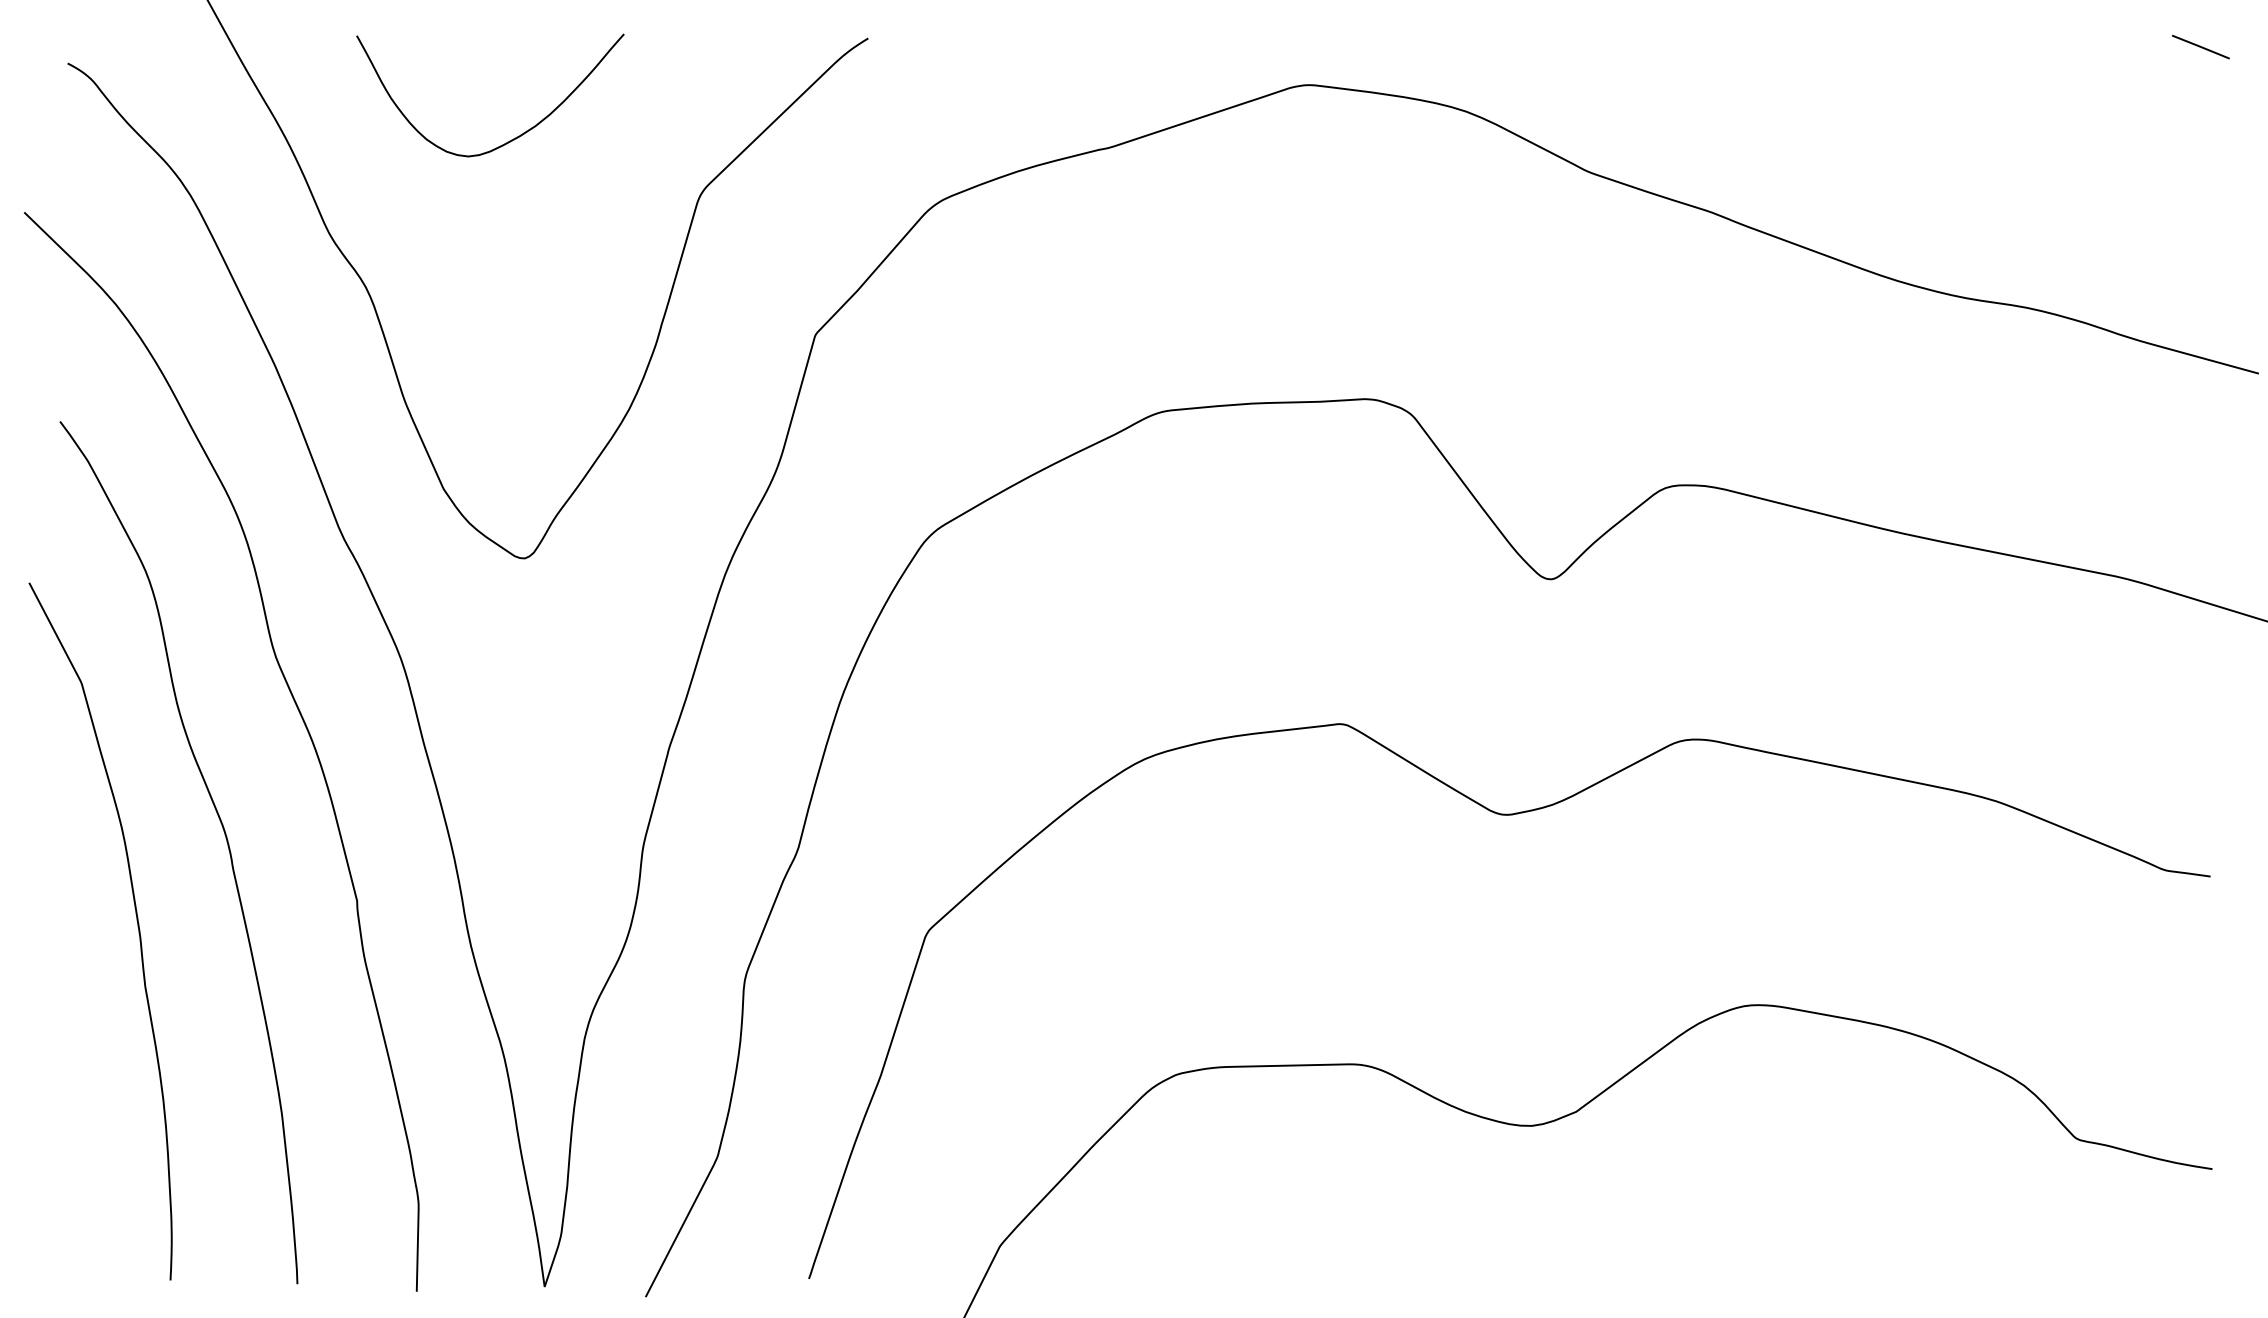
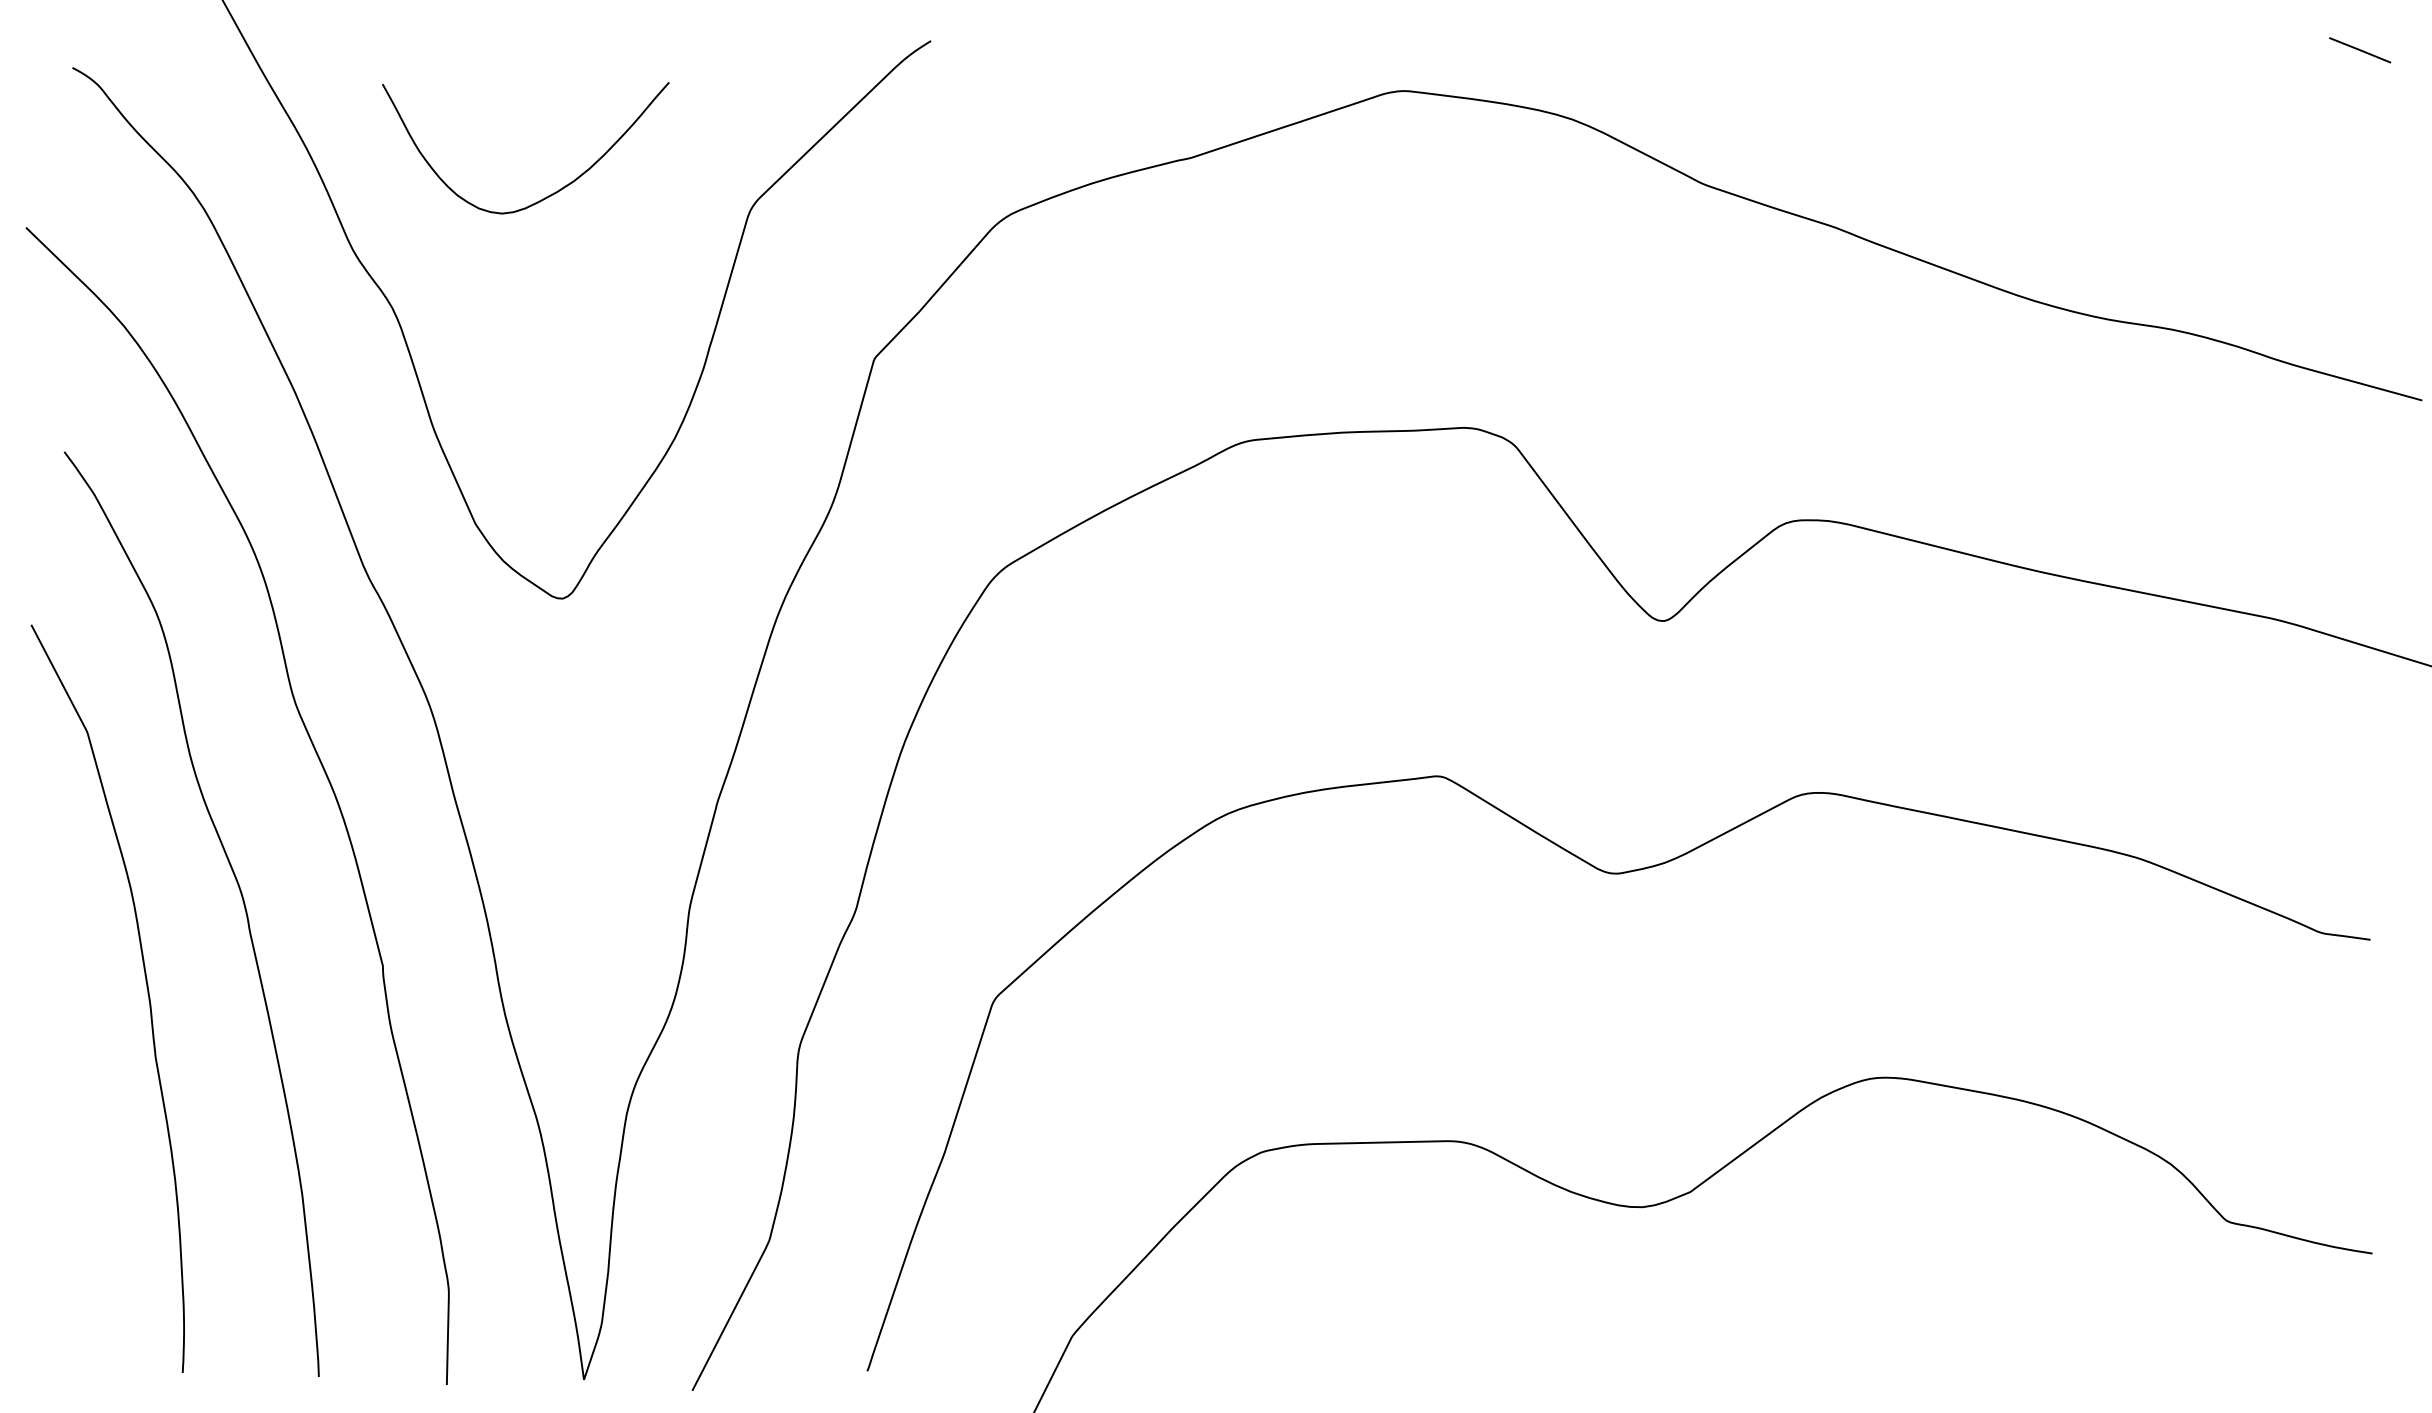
curve: (511, 139) -> (548, 195), moved

